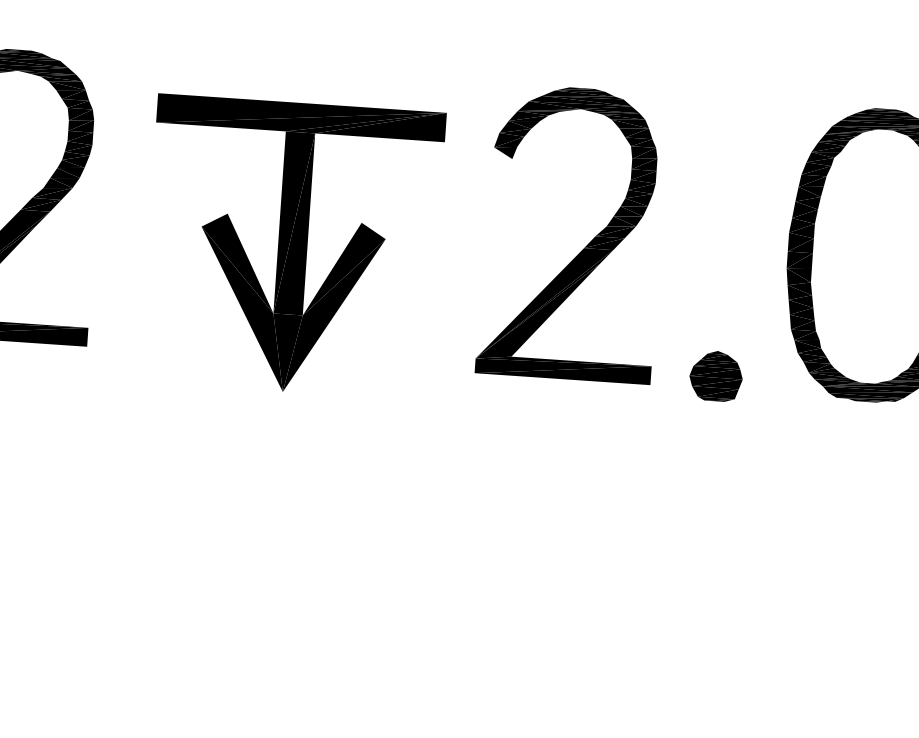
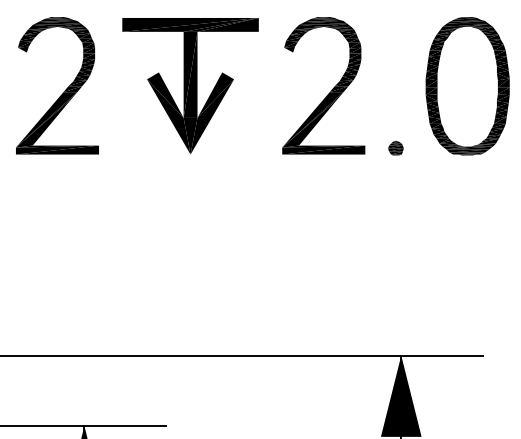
part: (292, 248) -> (190, 86), moved
part: (715, 374) -> (395, 147), size x0.62

